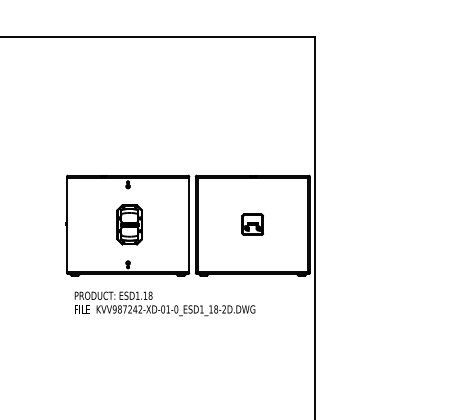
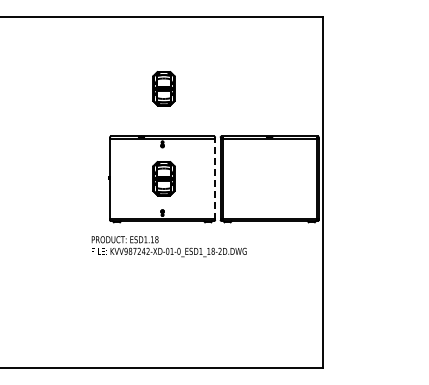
part: (129, 119) -> (163, 88), added
line: (189, 224) -> (215, 178), solid -> dashed
part: (252, 224) -> (269, 178), removed
text: (164, 303) -> (168, 246), moved

